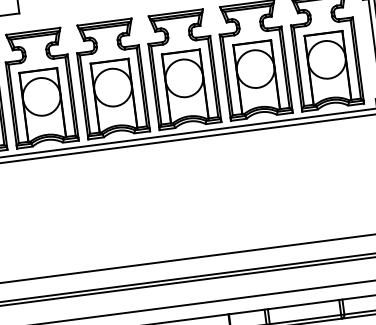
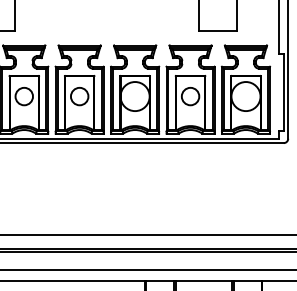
circle: (255, 69) -> (190, 96), size x0.6
circle: (112, 87) -> (79, 96), size x0.6
circle: (40, 96) -> (23, 96), size x0.6

